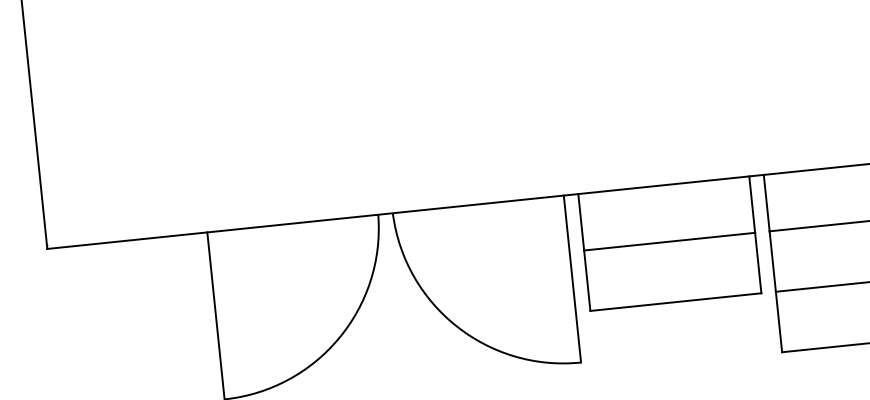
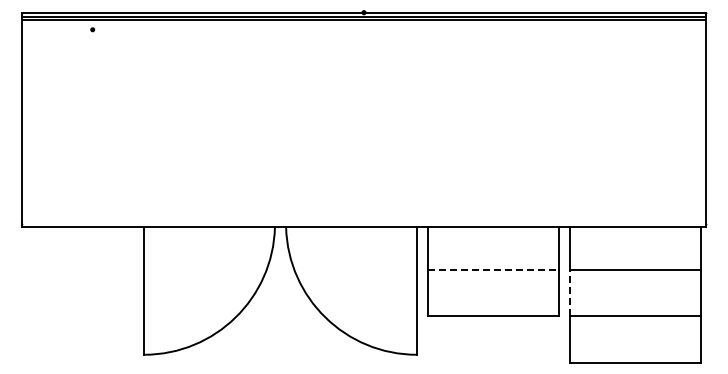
line: (669, 242) -> (493, 270), solid -> dashed
line: (772, 260) -> (569, 292), solid -> dashed

